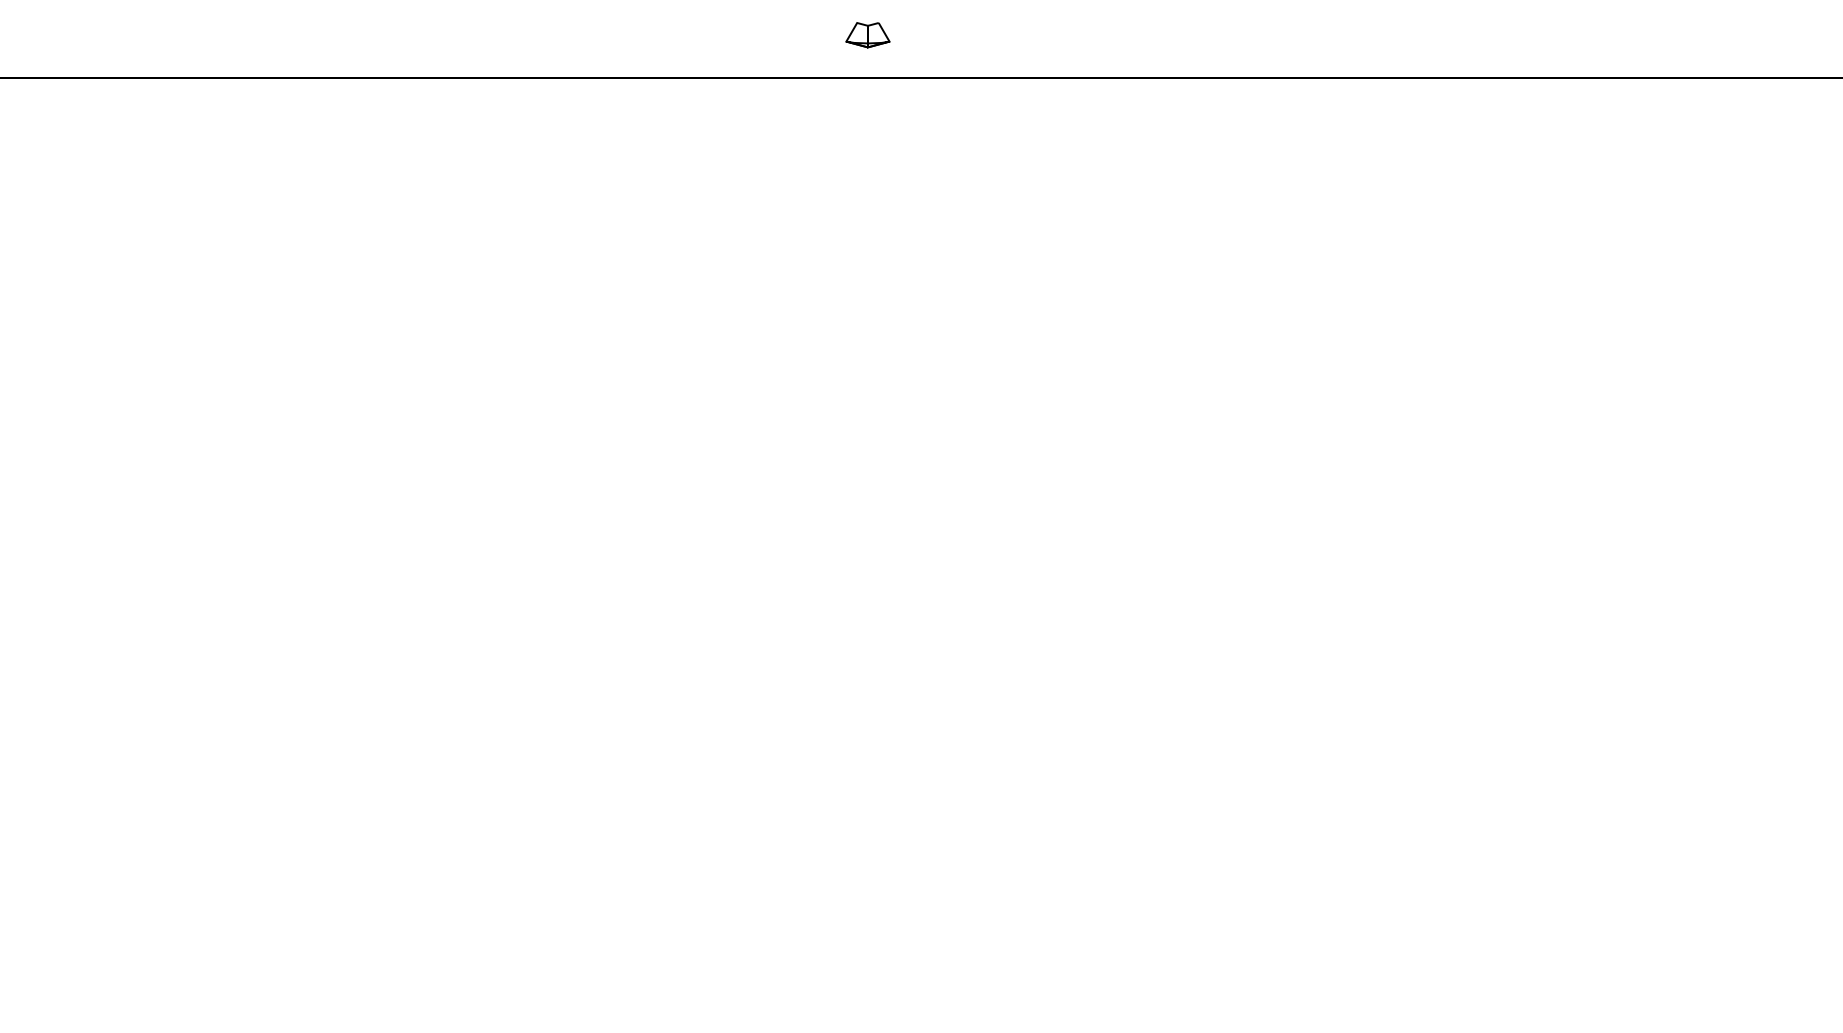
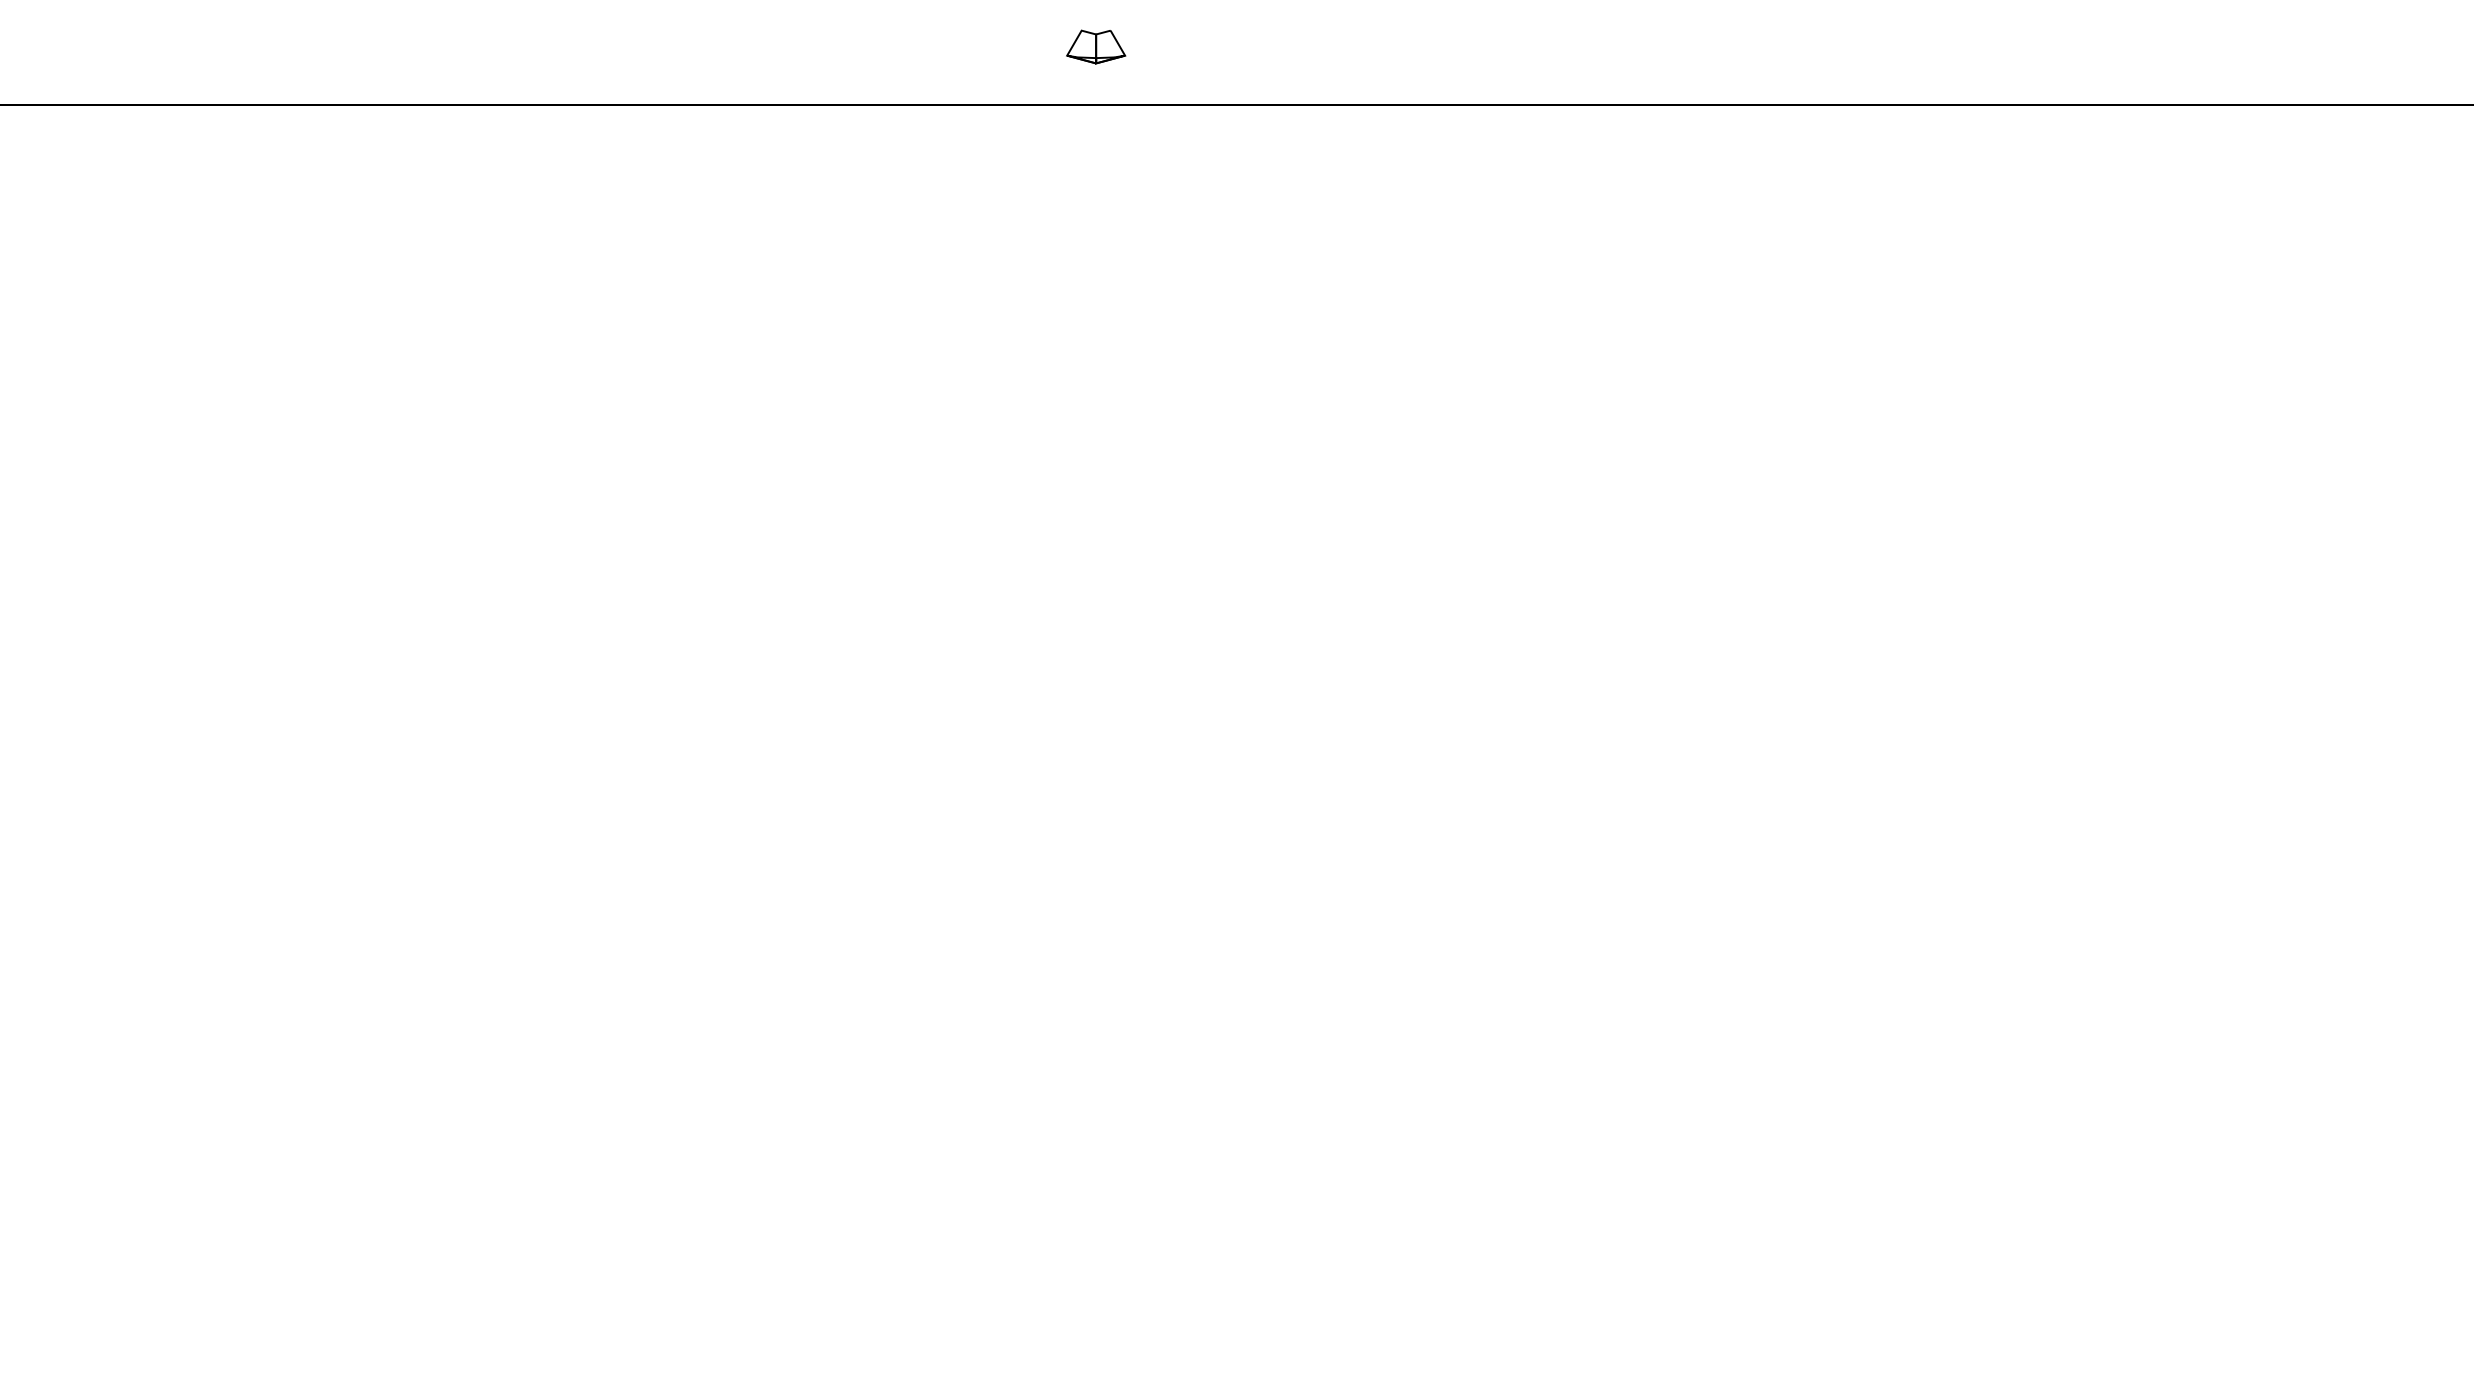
part: (868, 34) -> (1096, 46), moved

